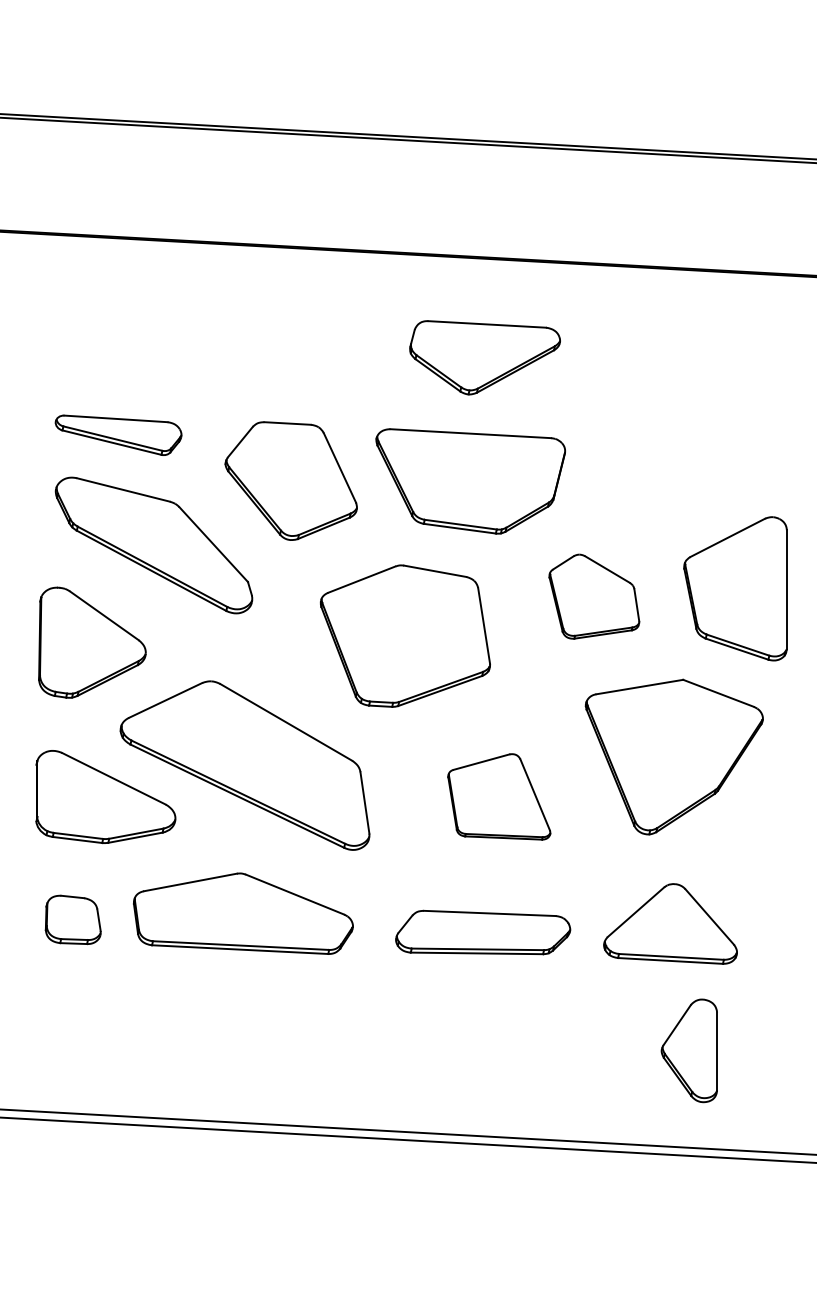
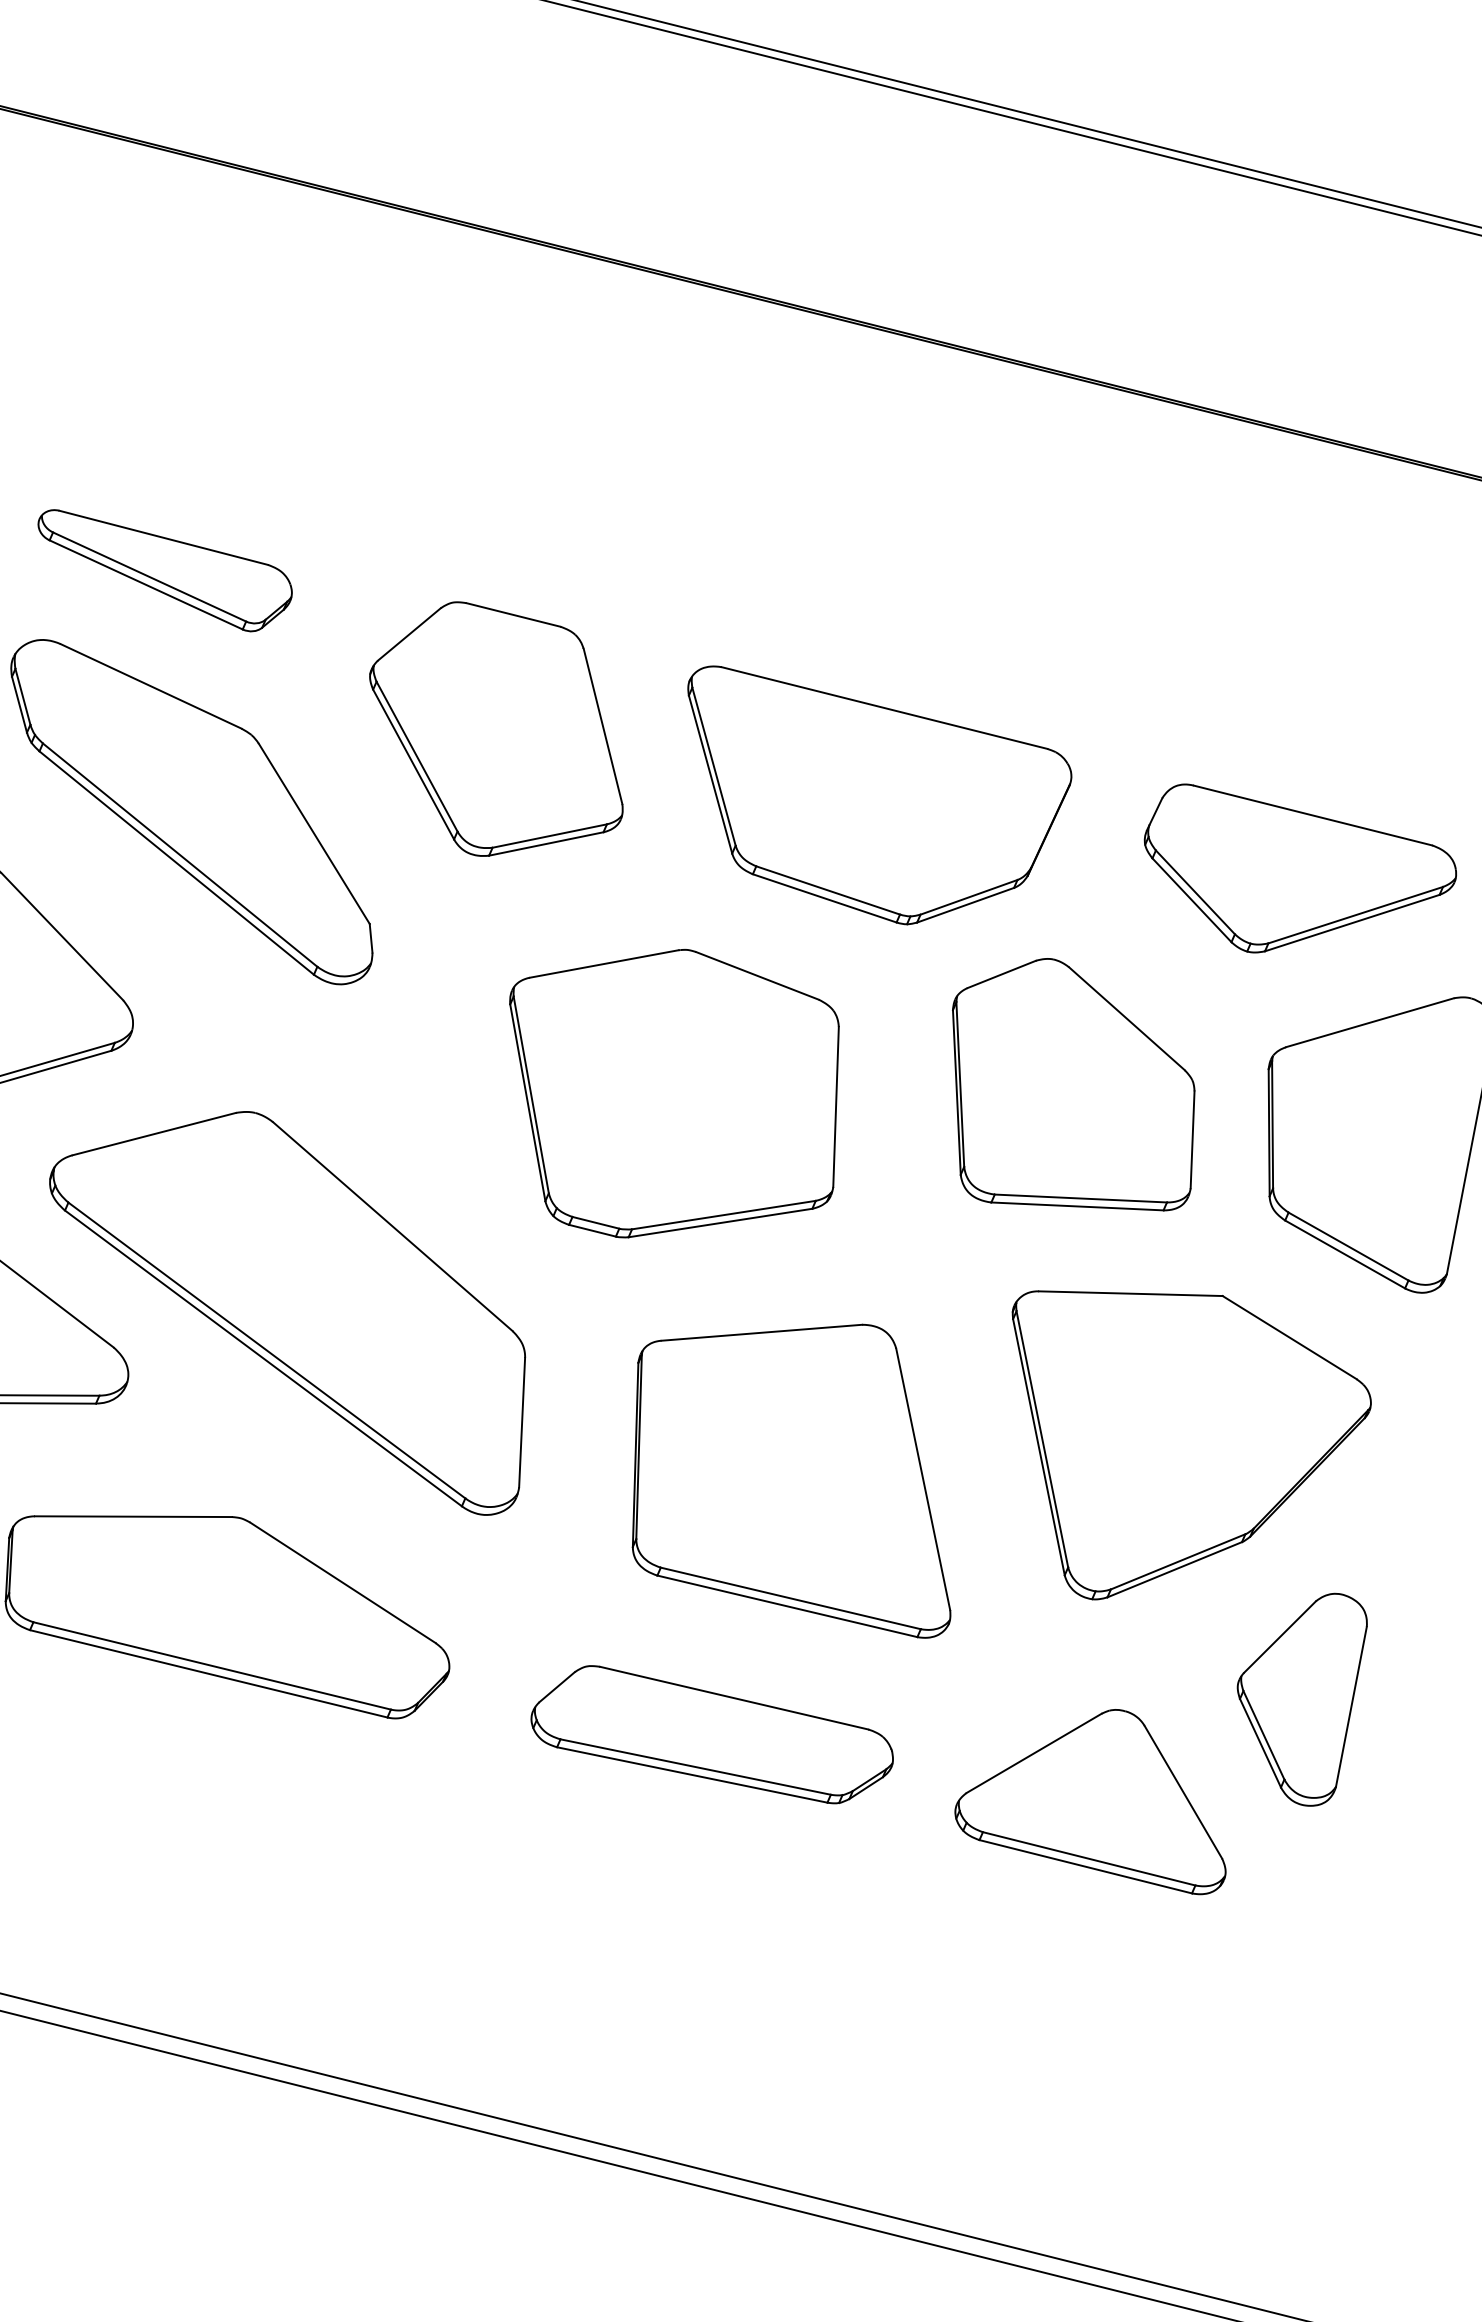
part: (484, 357) -> (1294, 882), moved
part: (594, 596) -> (1073, 1090), size x1.43
part: (499, 796) -> (800, 1462), size x1.67
part: (688, 1050) -> (1293, 1693), moved

